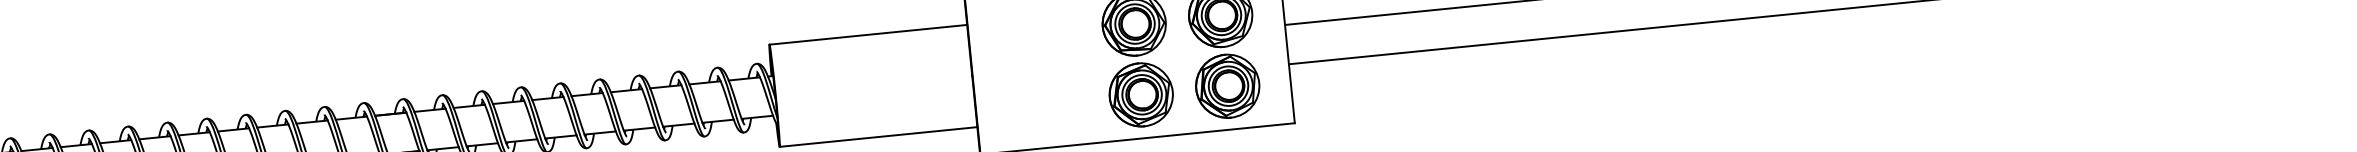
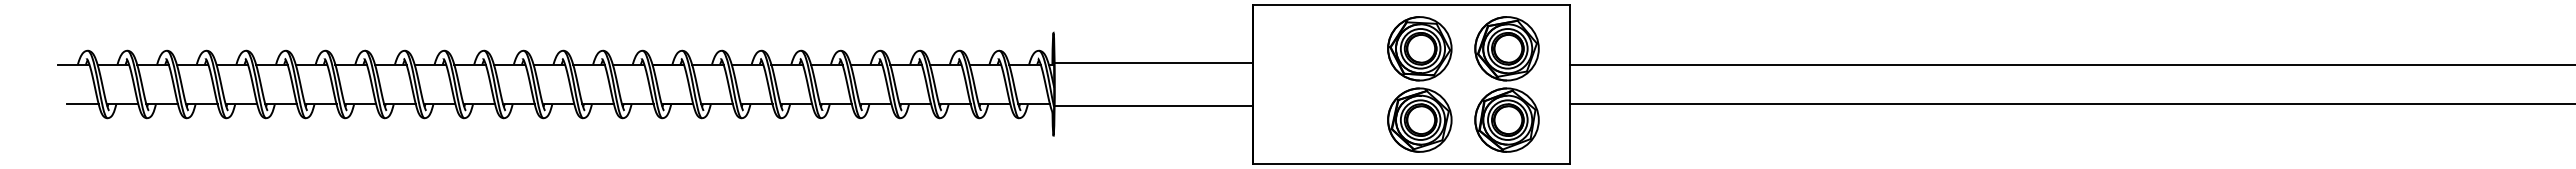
line: (867, 34) -> (1152, 62), moved
line: (877, 137) -> (1152, 106), moved

